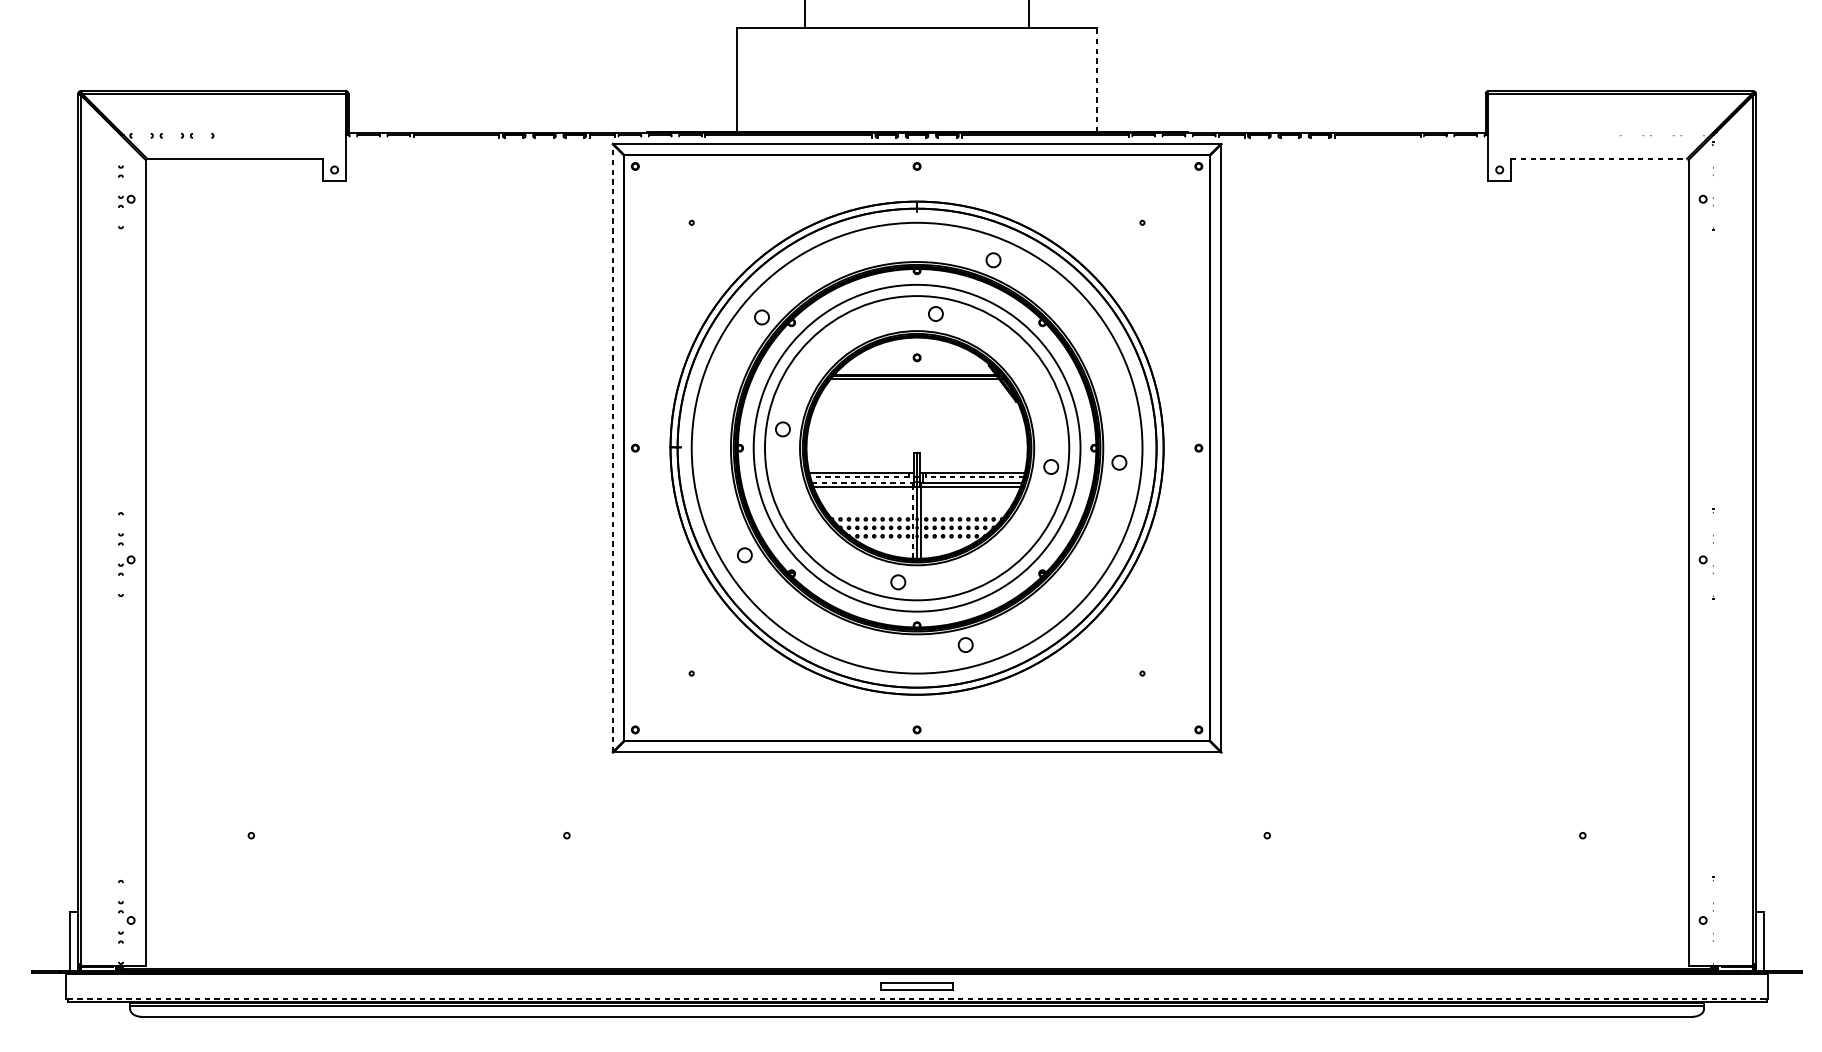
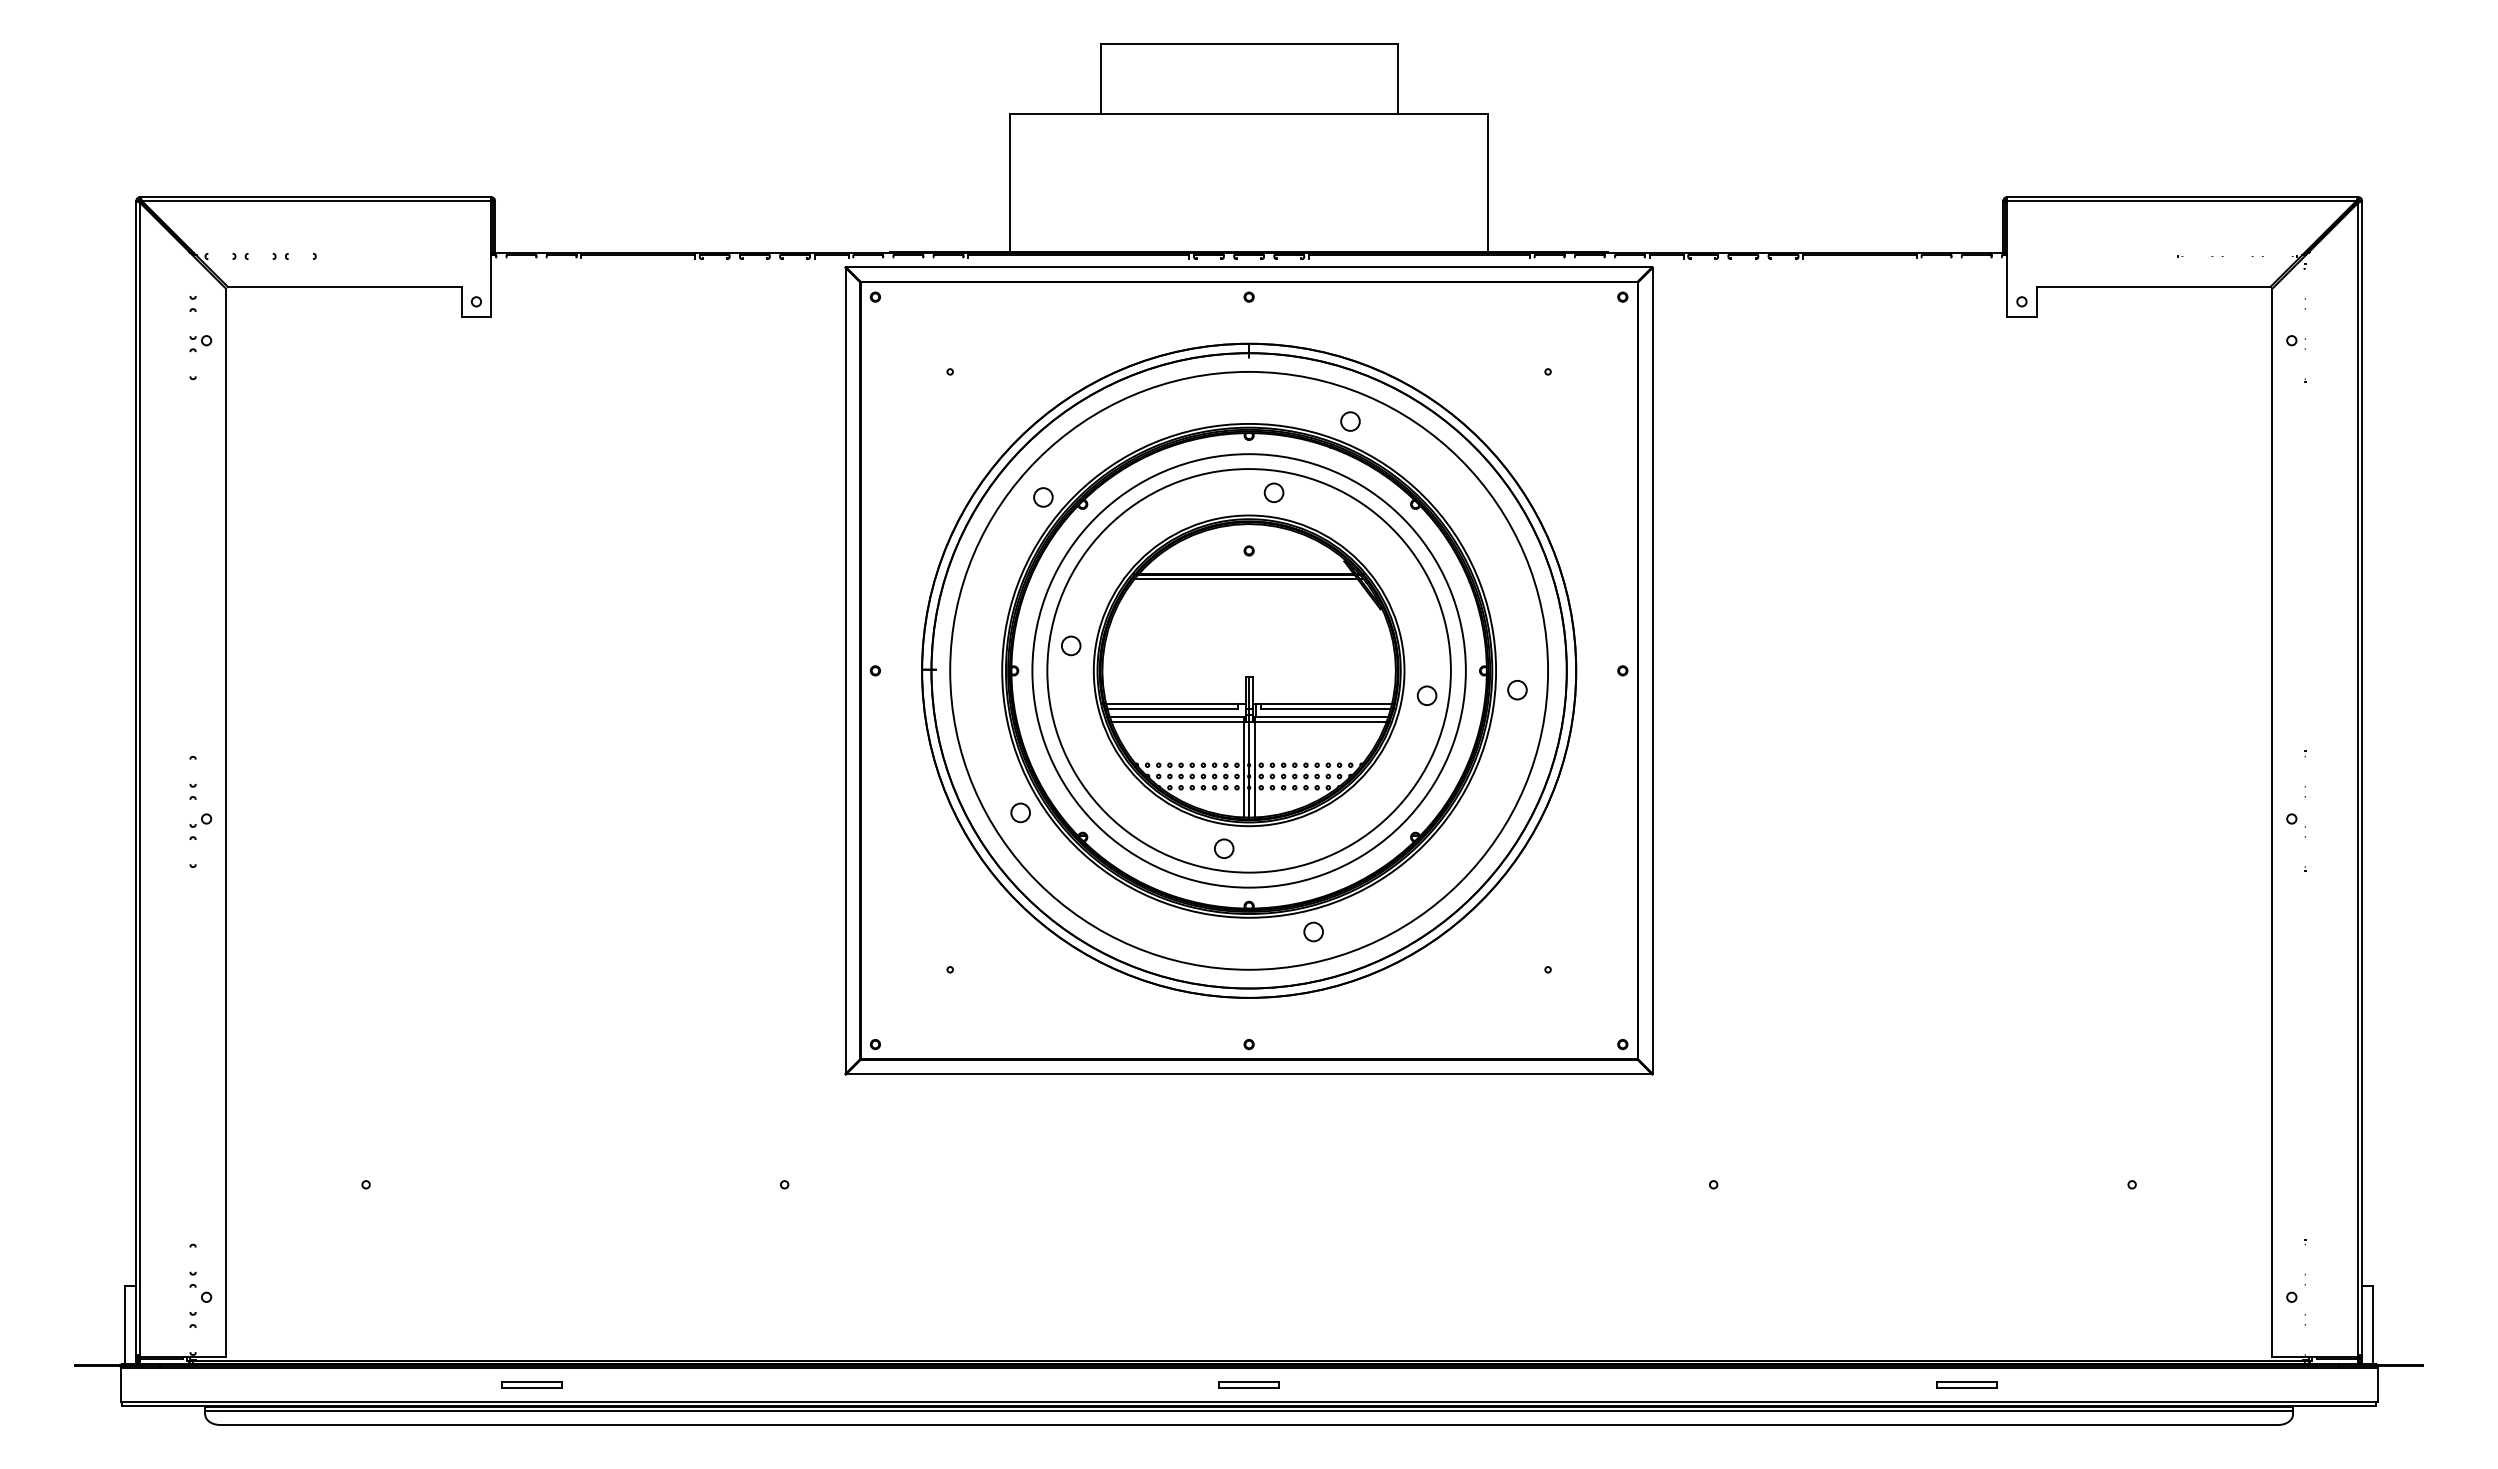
line: (1097, 80) -> (1488, 182), dashed -> solid
line: (1598, 158) -> (2153, 286), dashed -> solid
line: (612, 447) -> (845, 670), dashed -> solid
line: (859, 477) -> (1172, 709), dashed -> solid
line: (974, 477) -> (1325, 709), dashed -> solid
line: (862, 482) -> (1176, 716), dashed -> solid
line: (912, 522) -> (1243, 769), dashed -> solid
part: (376, 986) -> (531, 1384), added
part: (916, 986) -> (1248, 1384), size x0.62
part: (1457, 986) -> (1966, 1384), added
line: (917, 999) -> (1249, 1401), dashed -> solid

